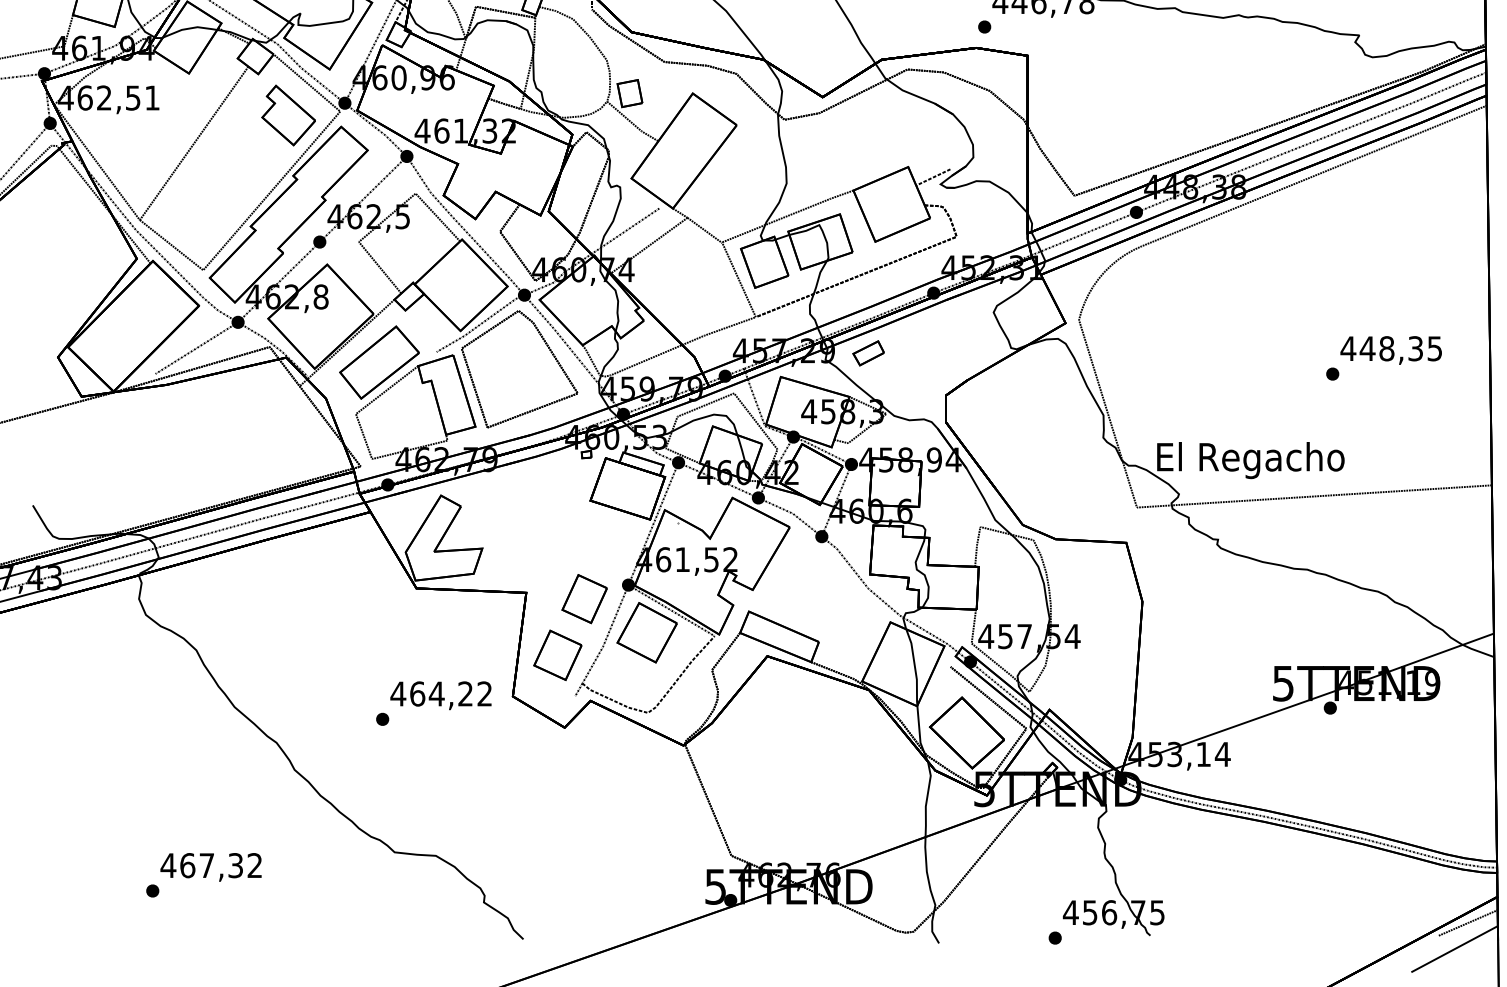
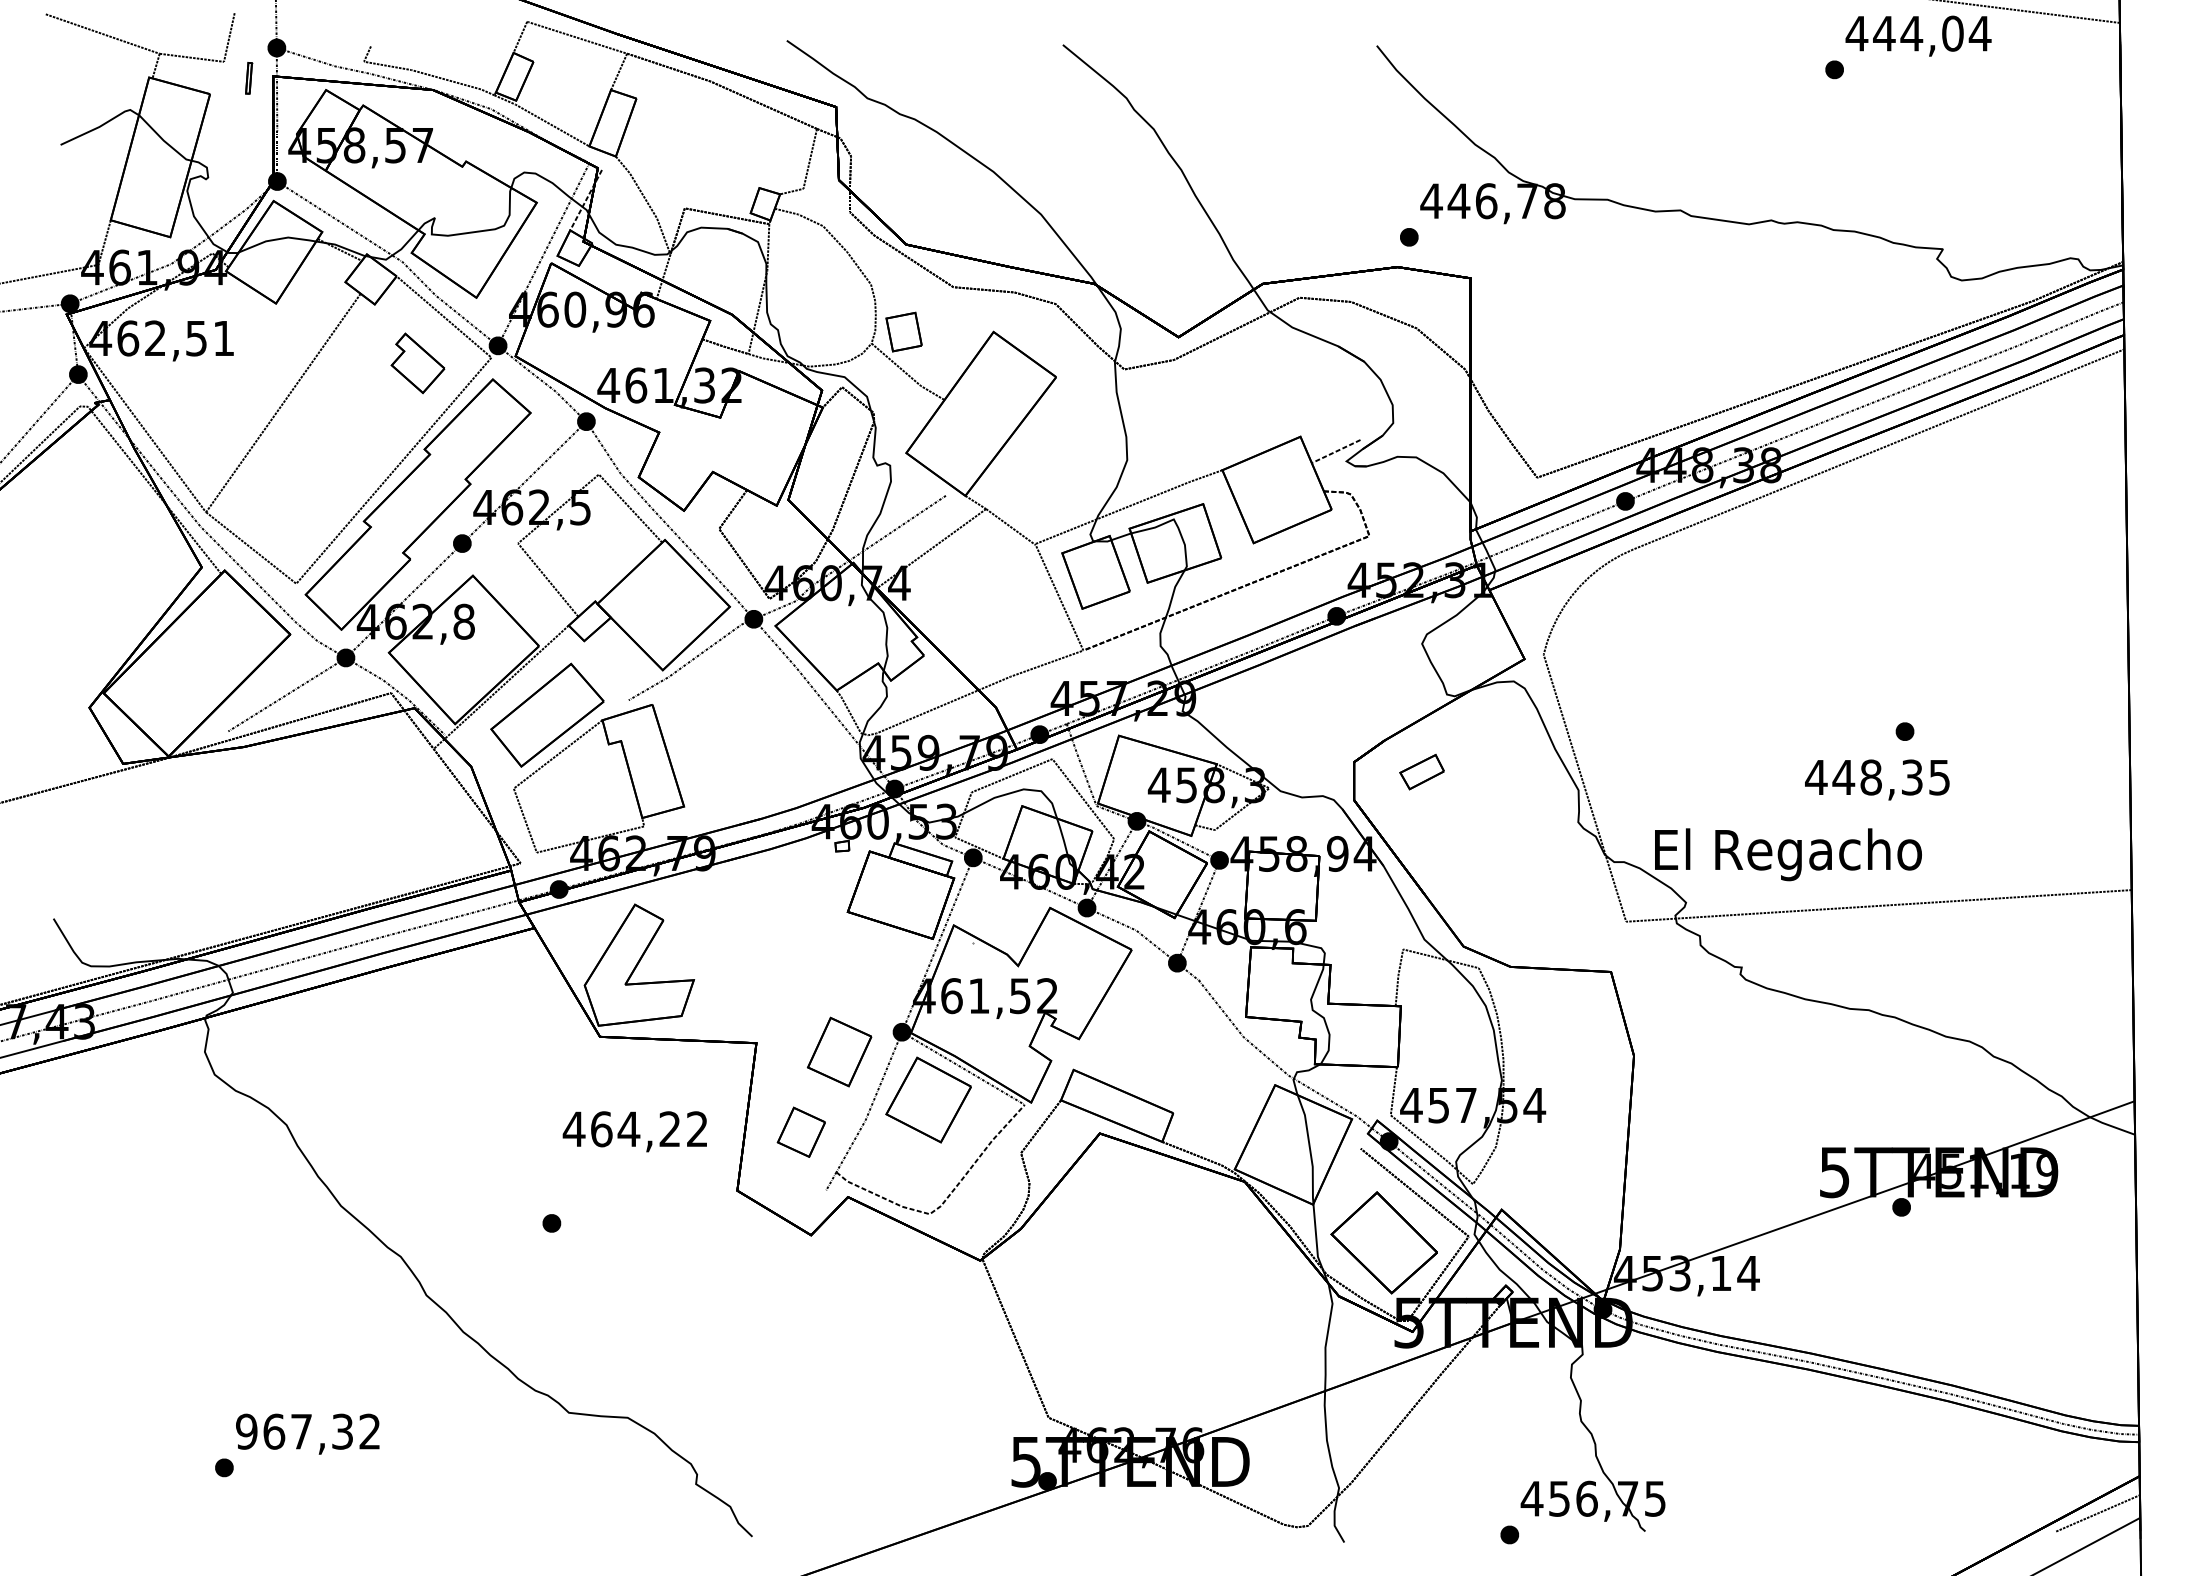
part: (288, 115) -> (417, 363), size x0.7
part: (549, 350) -> (789, 697), removed
text: (1391, 350) -> (1877, 779), moved
part: (868, 353) -> (1421, 772), moved
part: (557, 655) -> (801, 1132), size x0.7
text: (440, 695) -> (634, 1131), moved
text: (168, 865) -> (246, 1431), 467,32 -> 967,32

